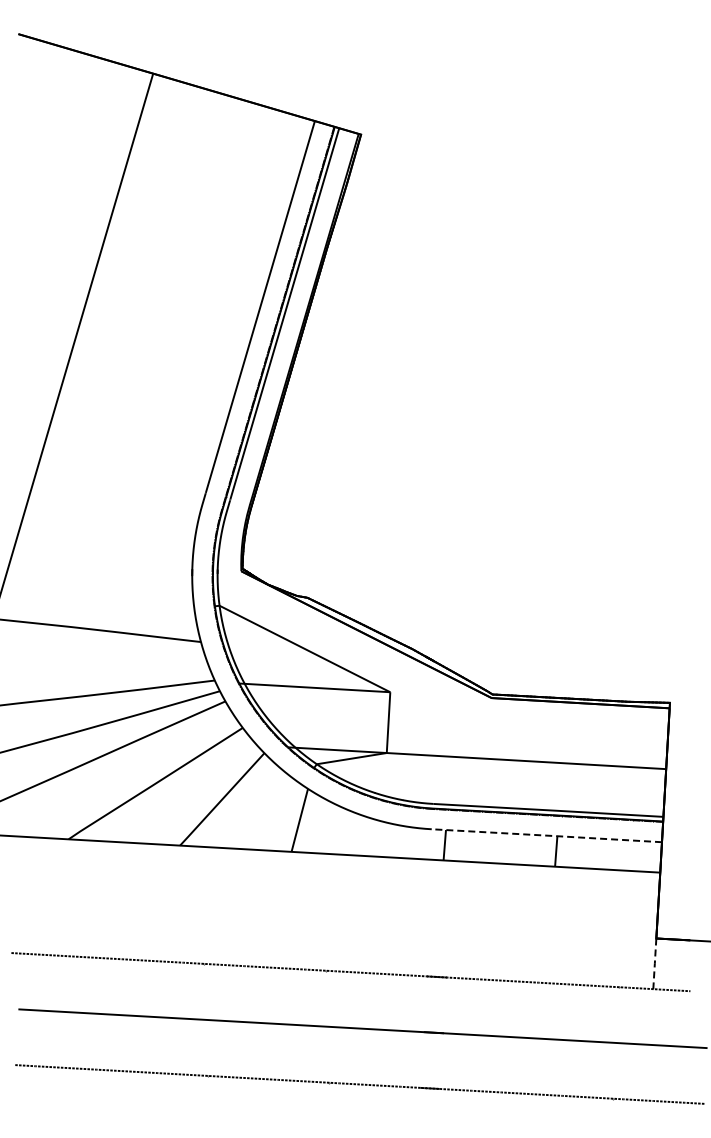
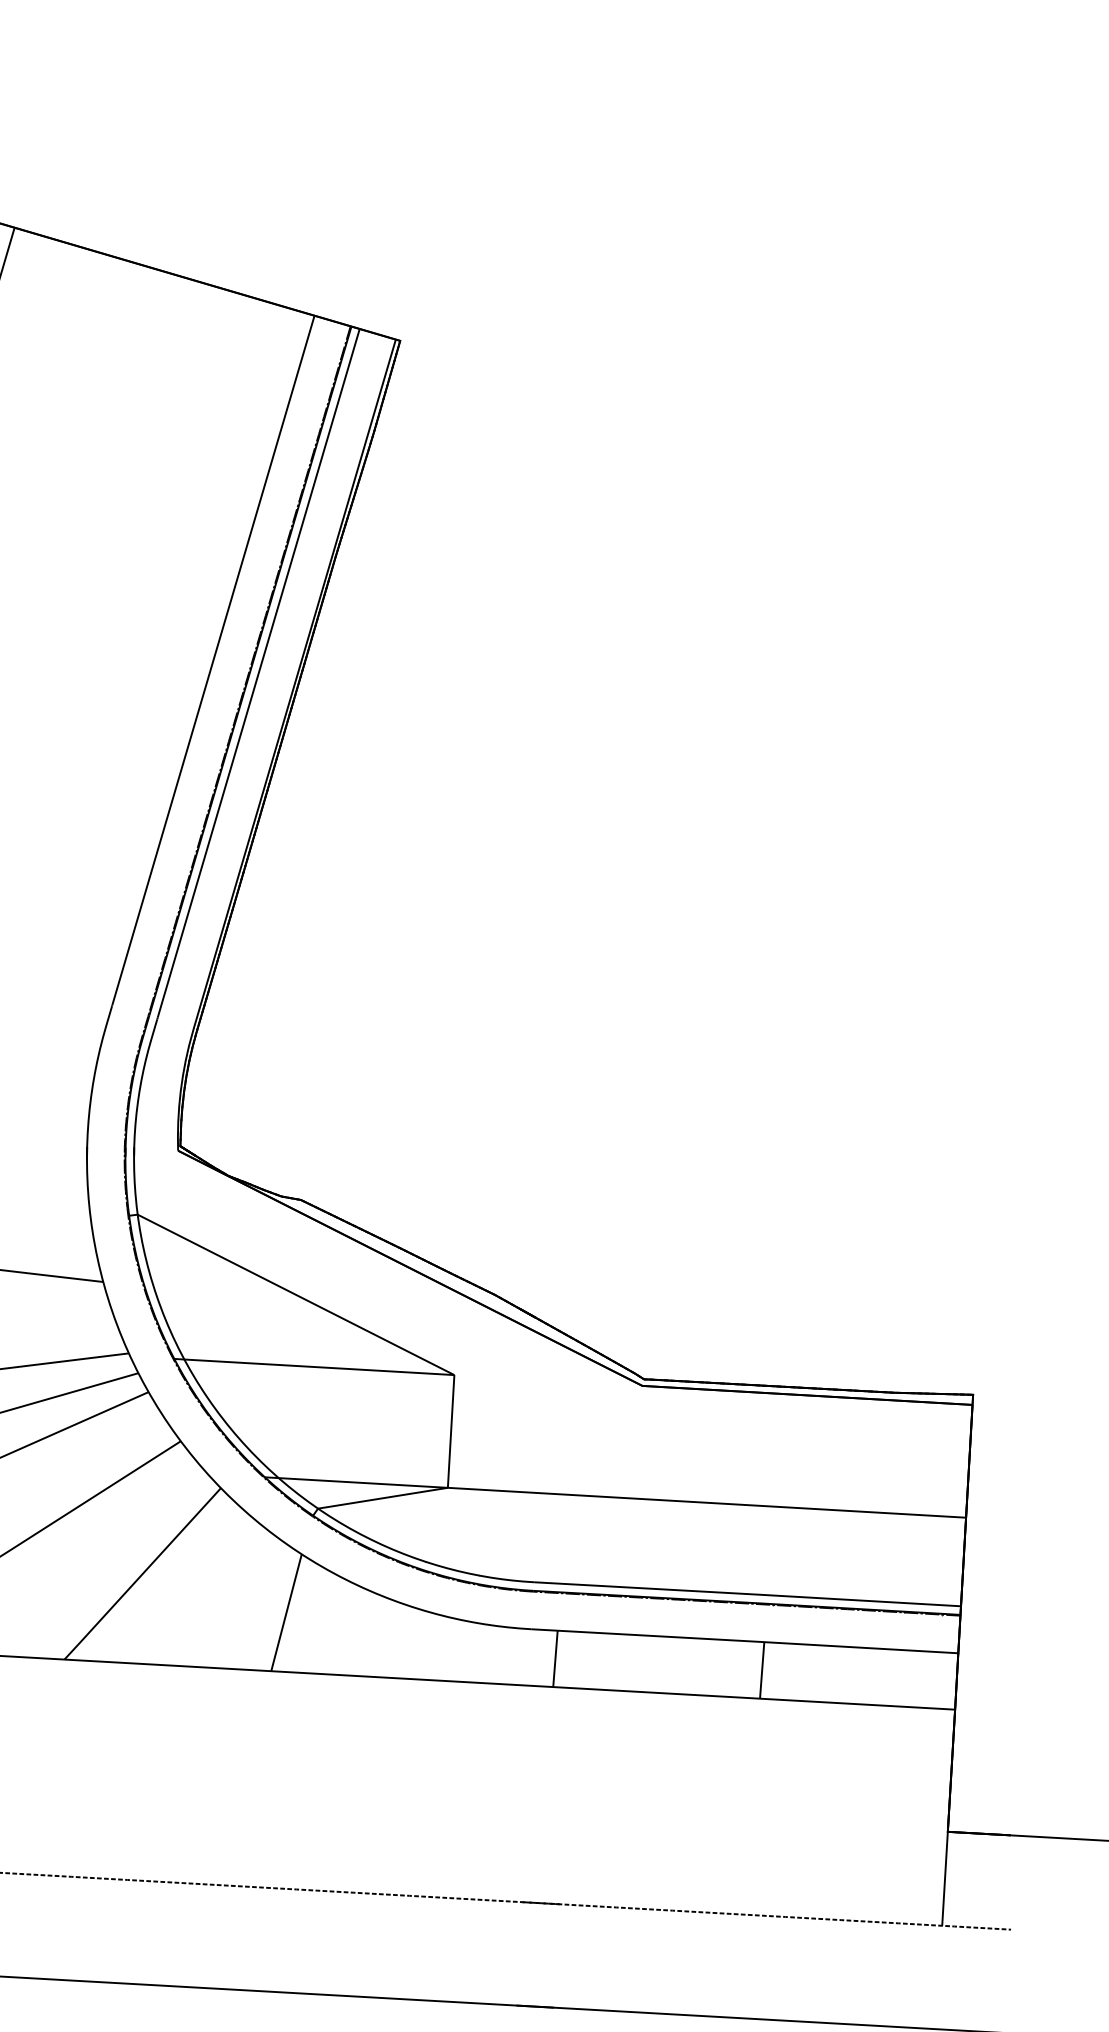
line: (546, 835) -> (744, 1640), dashed -> solid
line: (654, 963) -> (944, 1878), dashed -> solid

